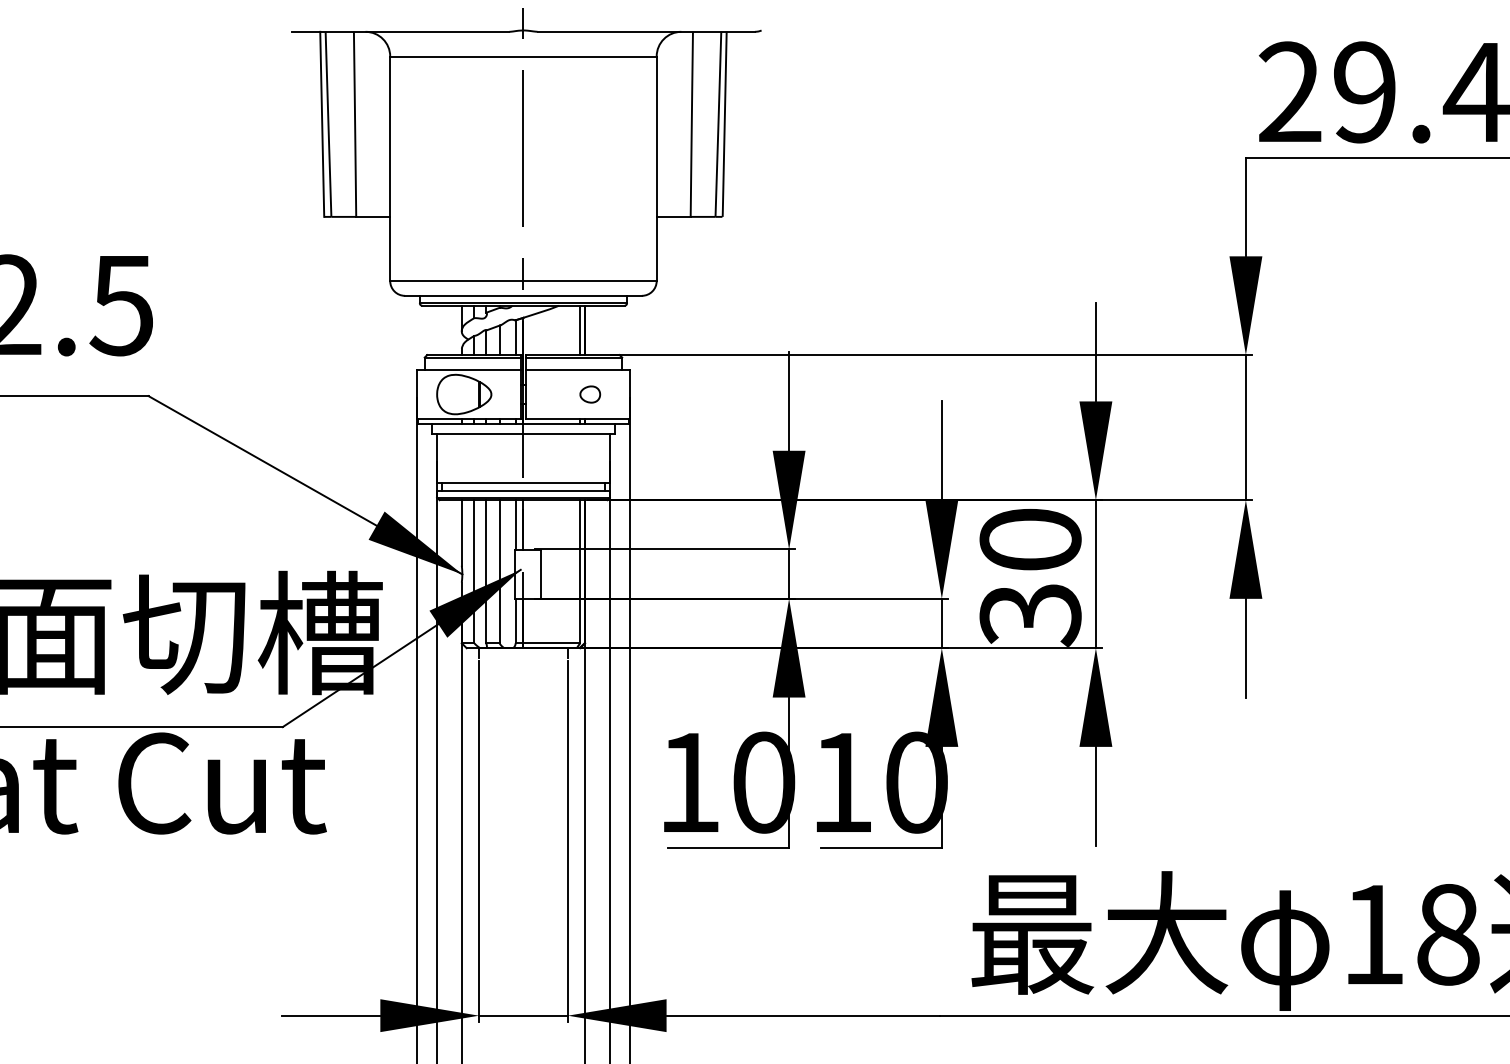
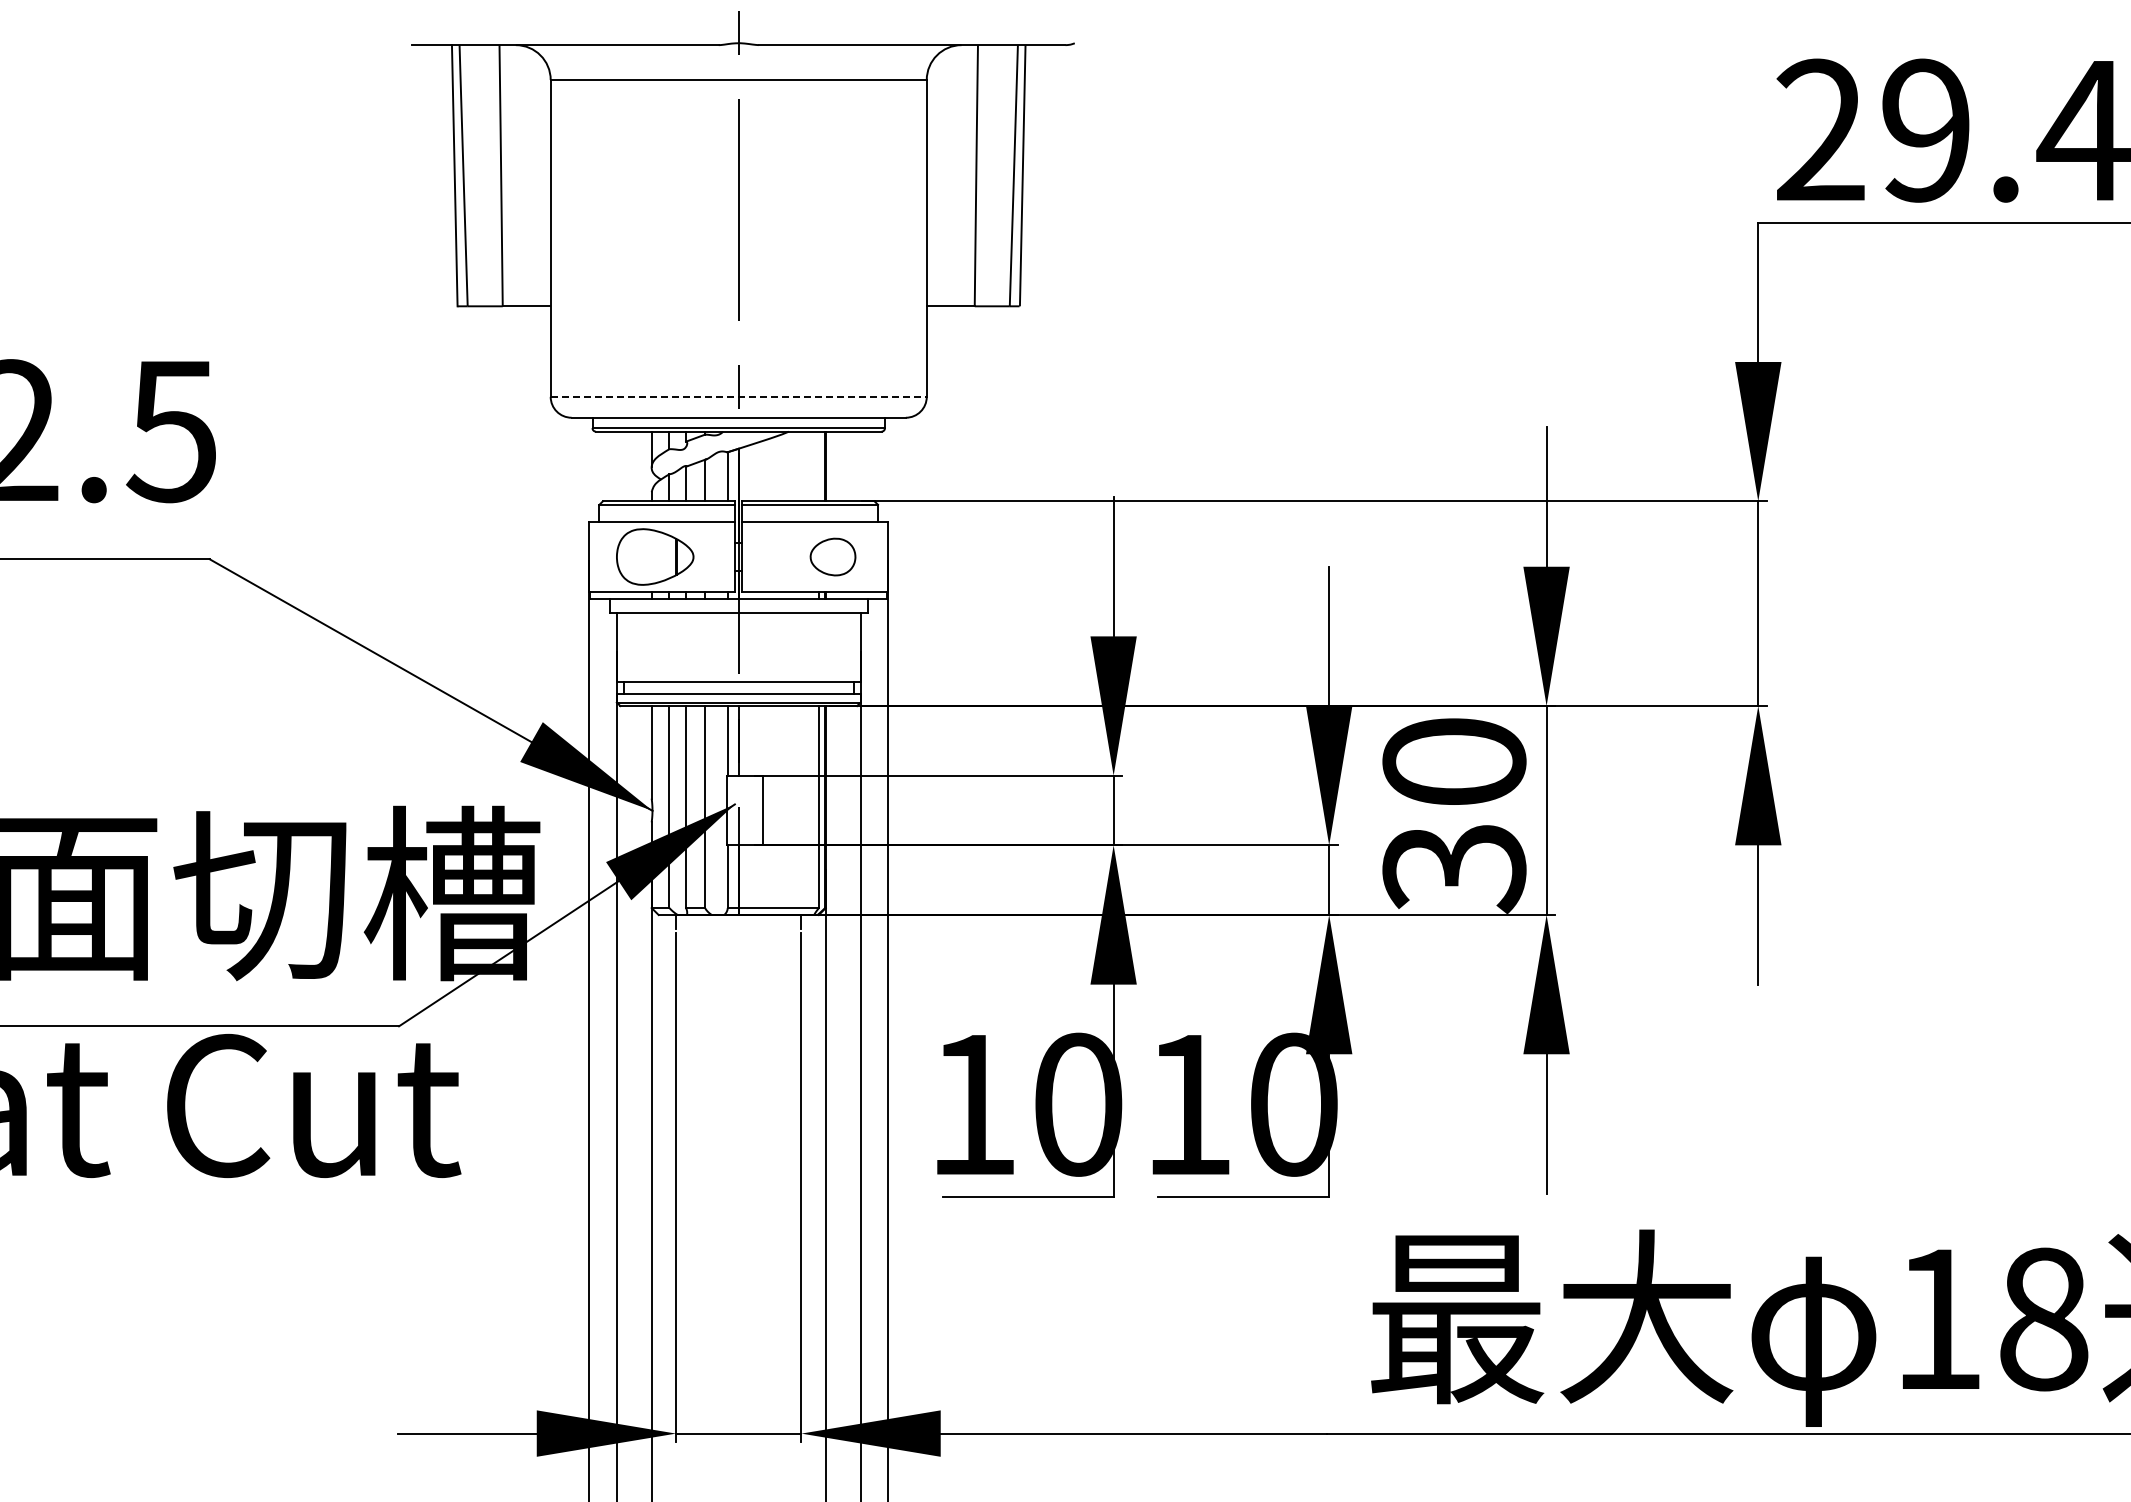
line: (523, 280) -> (739, 396), solid -> dashed
line: (580, 330) -> (819, 466), removed
part: (589, 394) -> (832, 556), size x1.6

